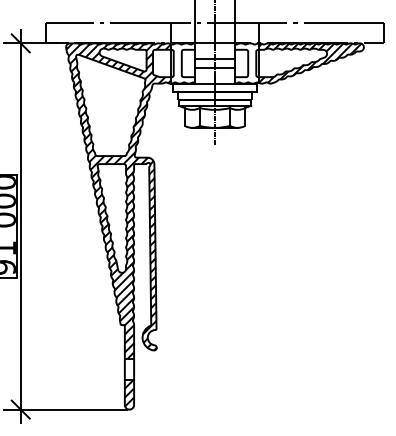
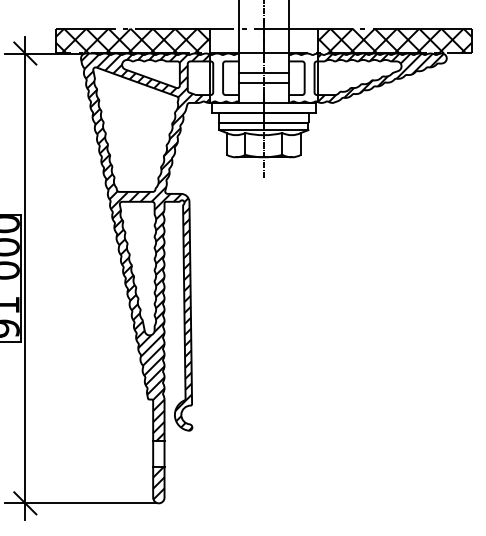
hatch: (108, 32) -> (132, 40), added
hatch: (321, 32) -> (394, 40), added

